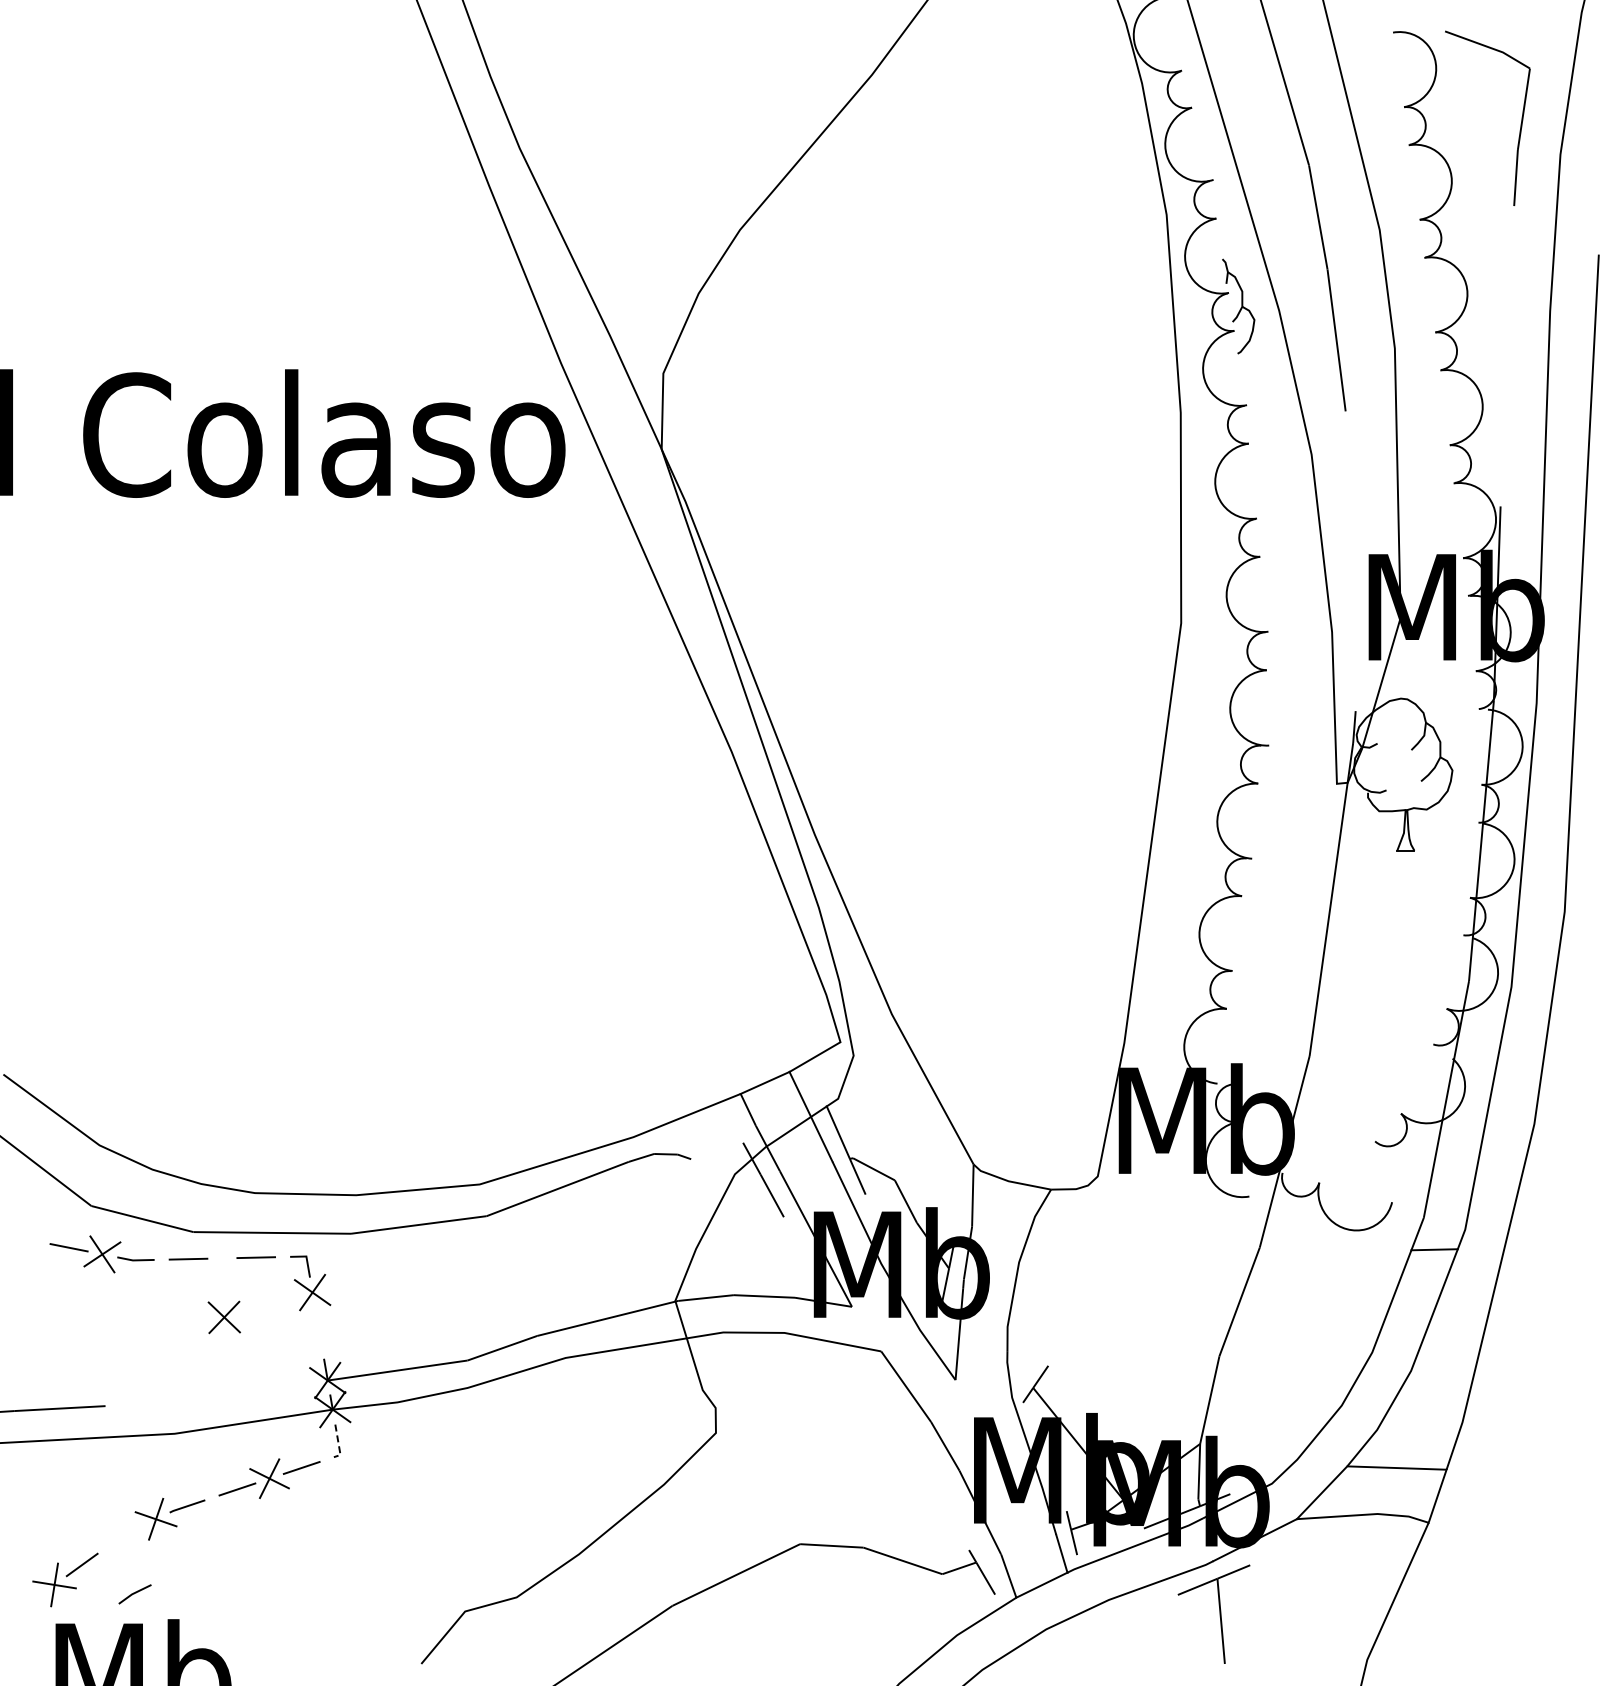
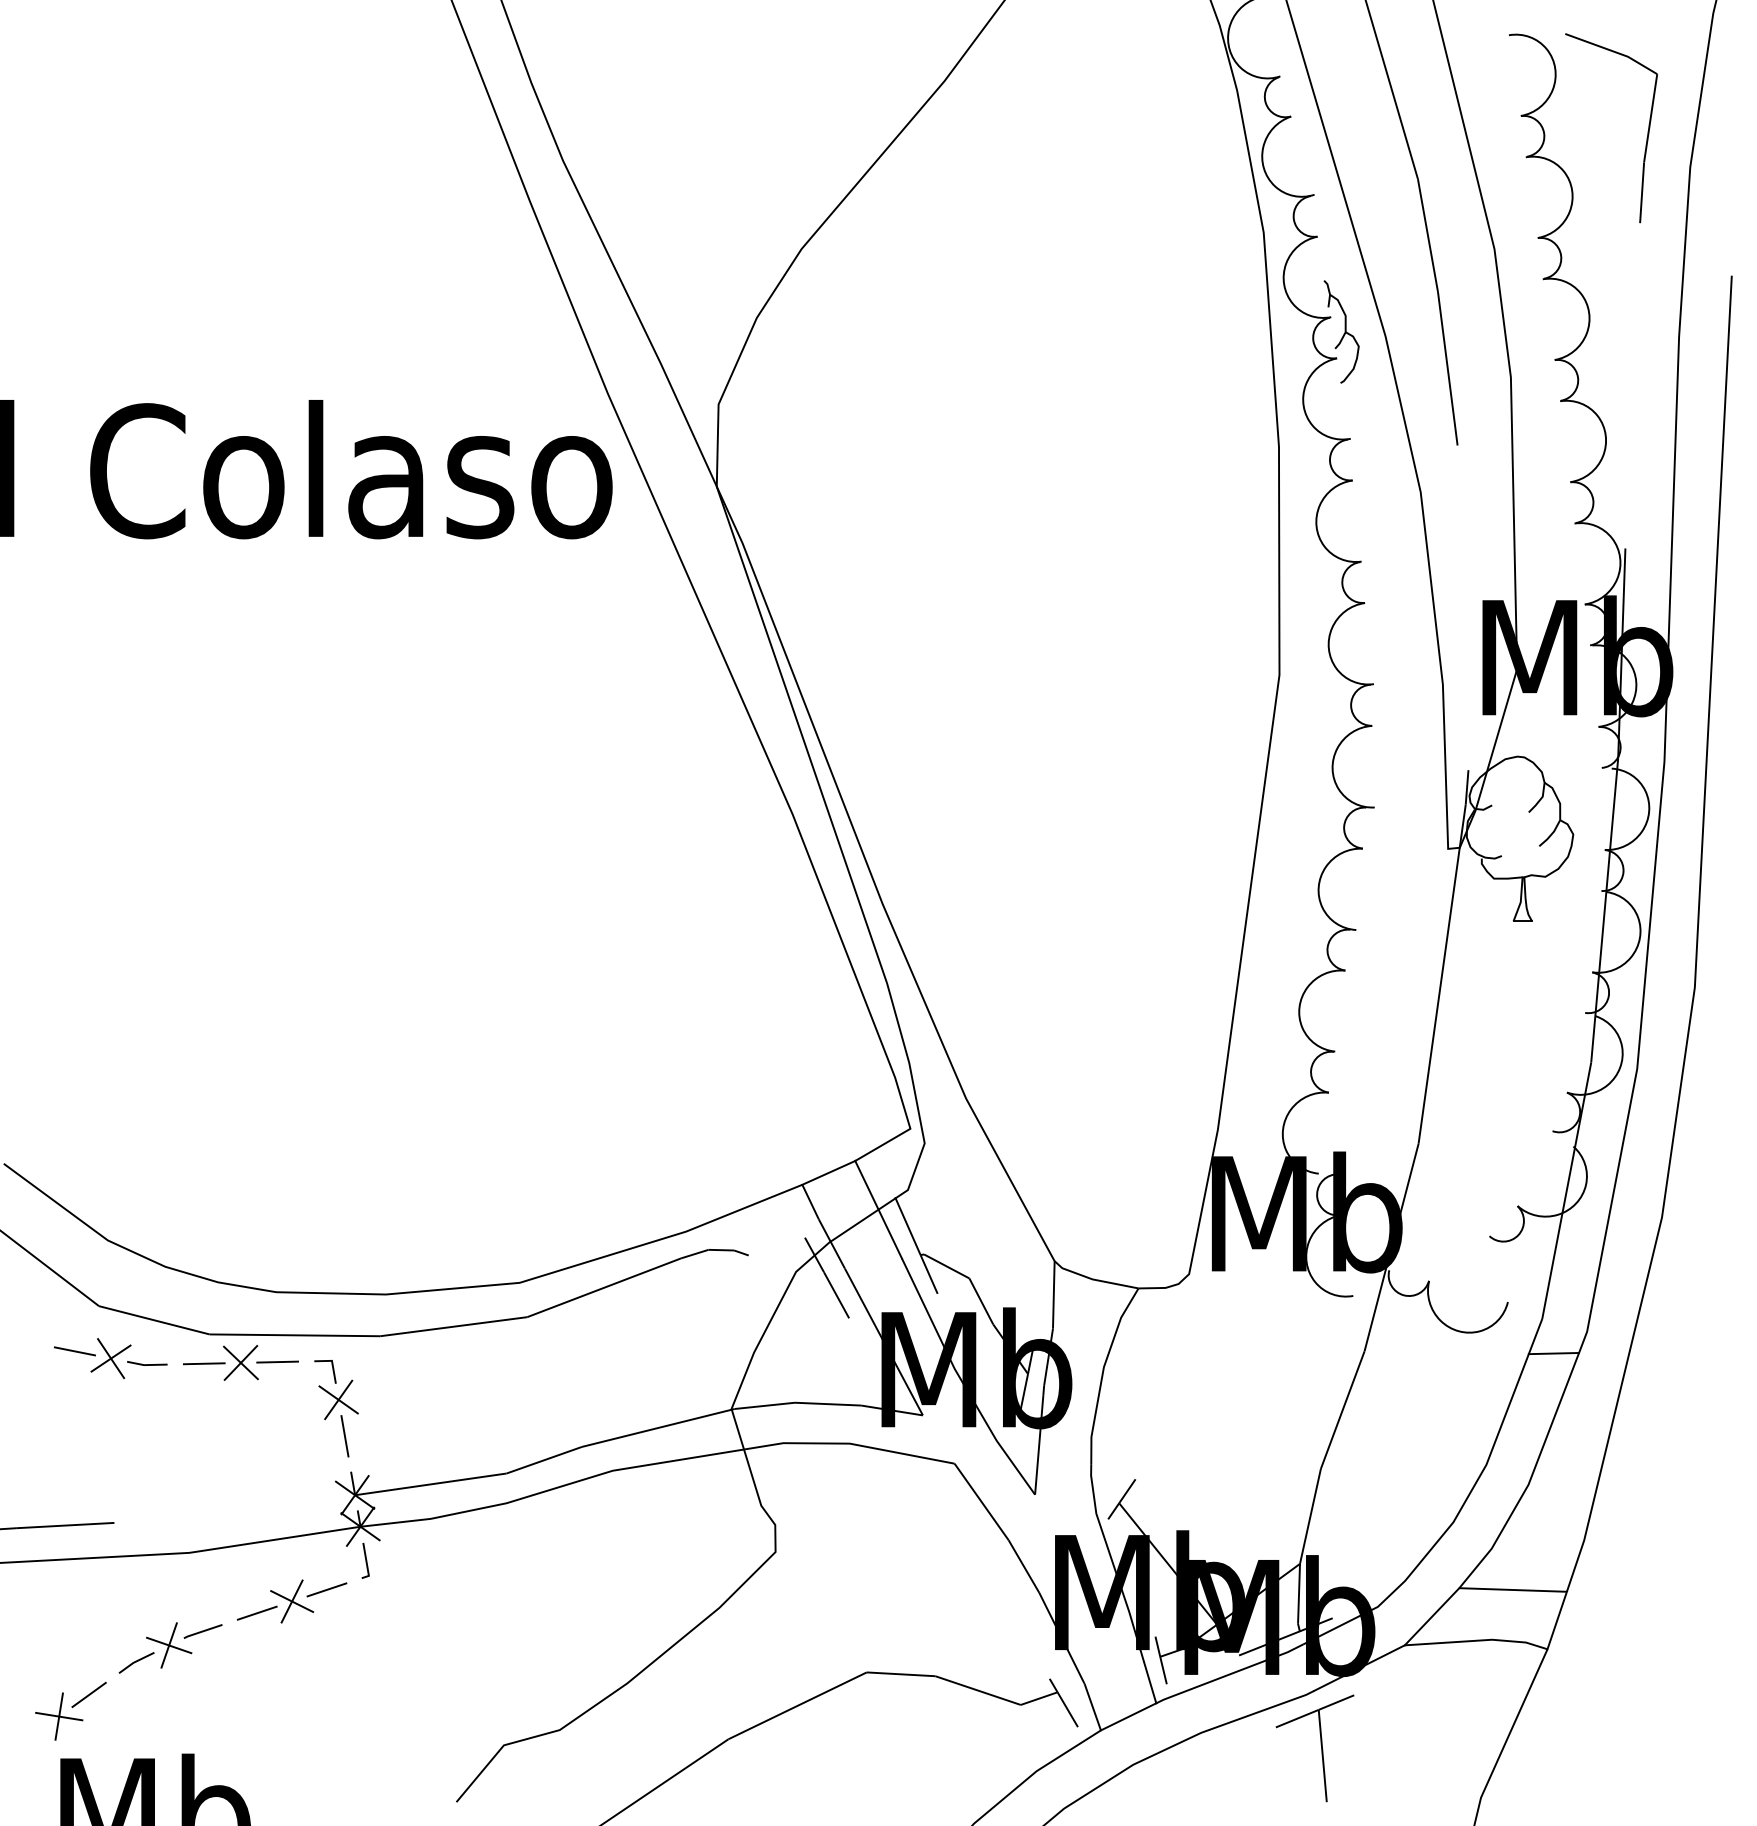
part: (223, 1317) -> (240, 1363), moved
line: (318, 1325) -> (345, 1435), added
line: (338, 1444) -> (366, 1564), dashed -> solid
line: (134, 1594) -> (136, 1663), moved

